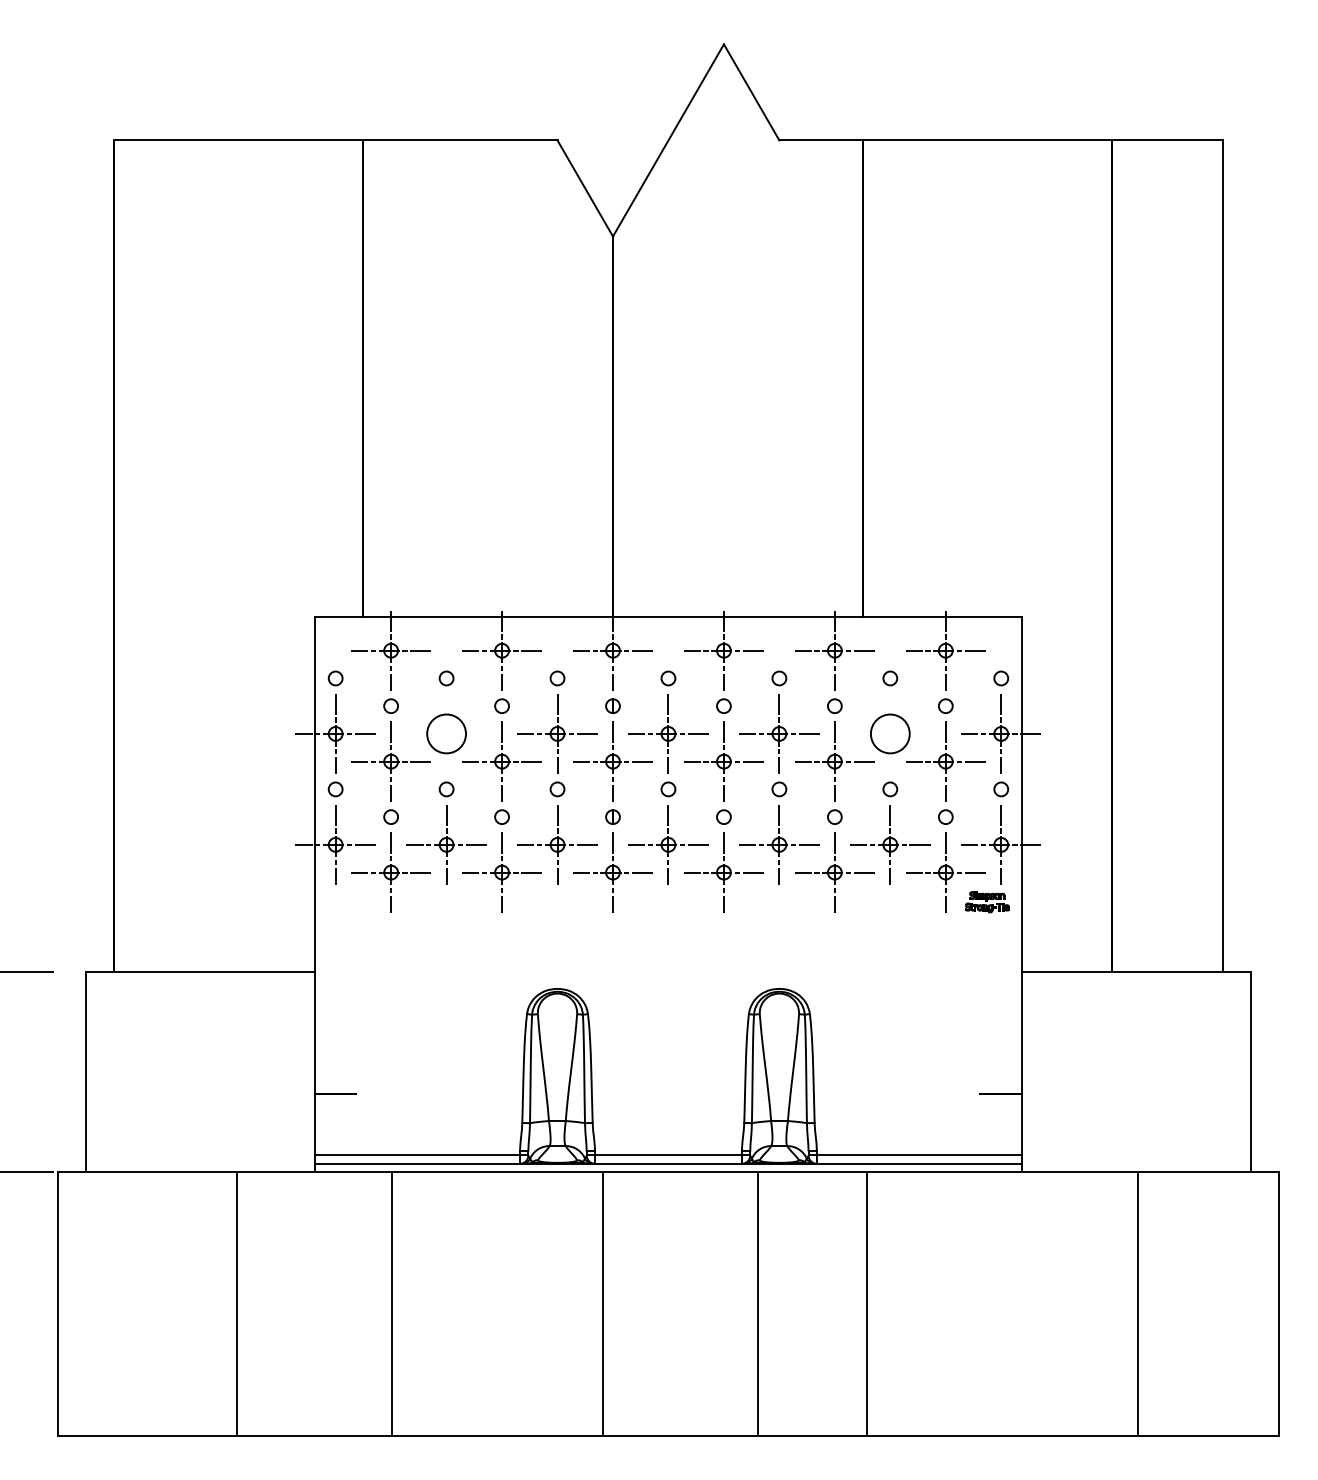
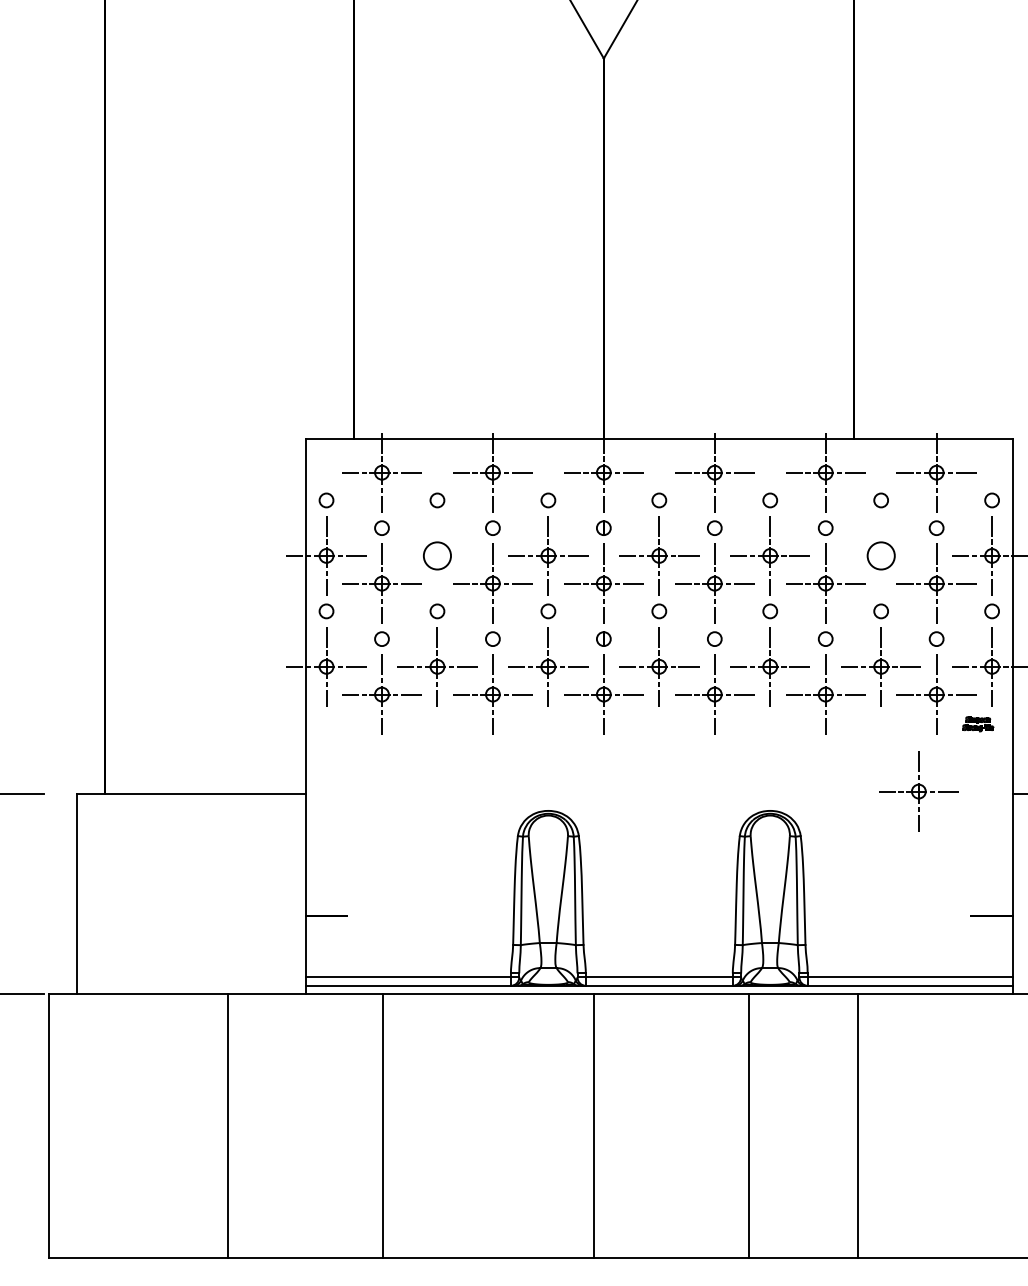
circle: (446, 733) -> (437, 555), size x0.7
circle: (890, 733) -> (881, 555), size x0.7
part: (987, 902) -> (978, 724), size x0.7
part: (927, 969) -> (918, 791), added

